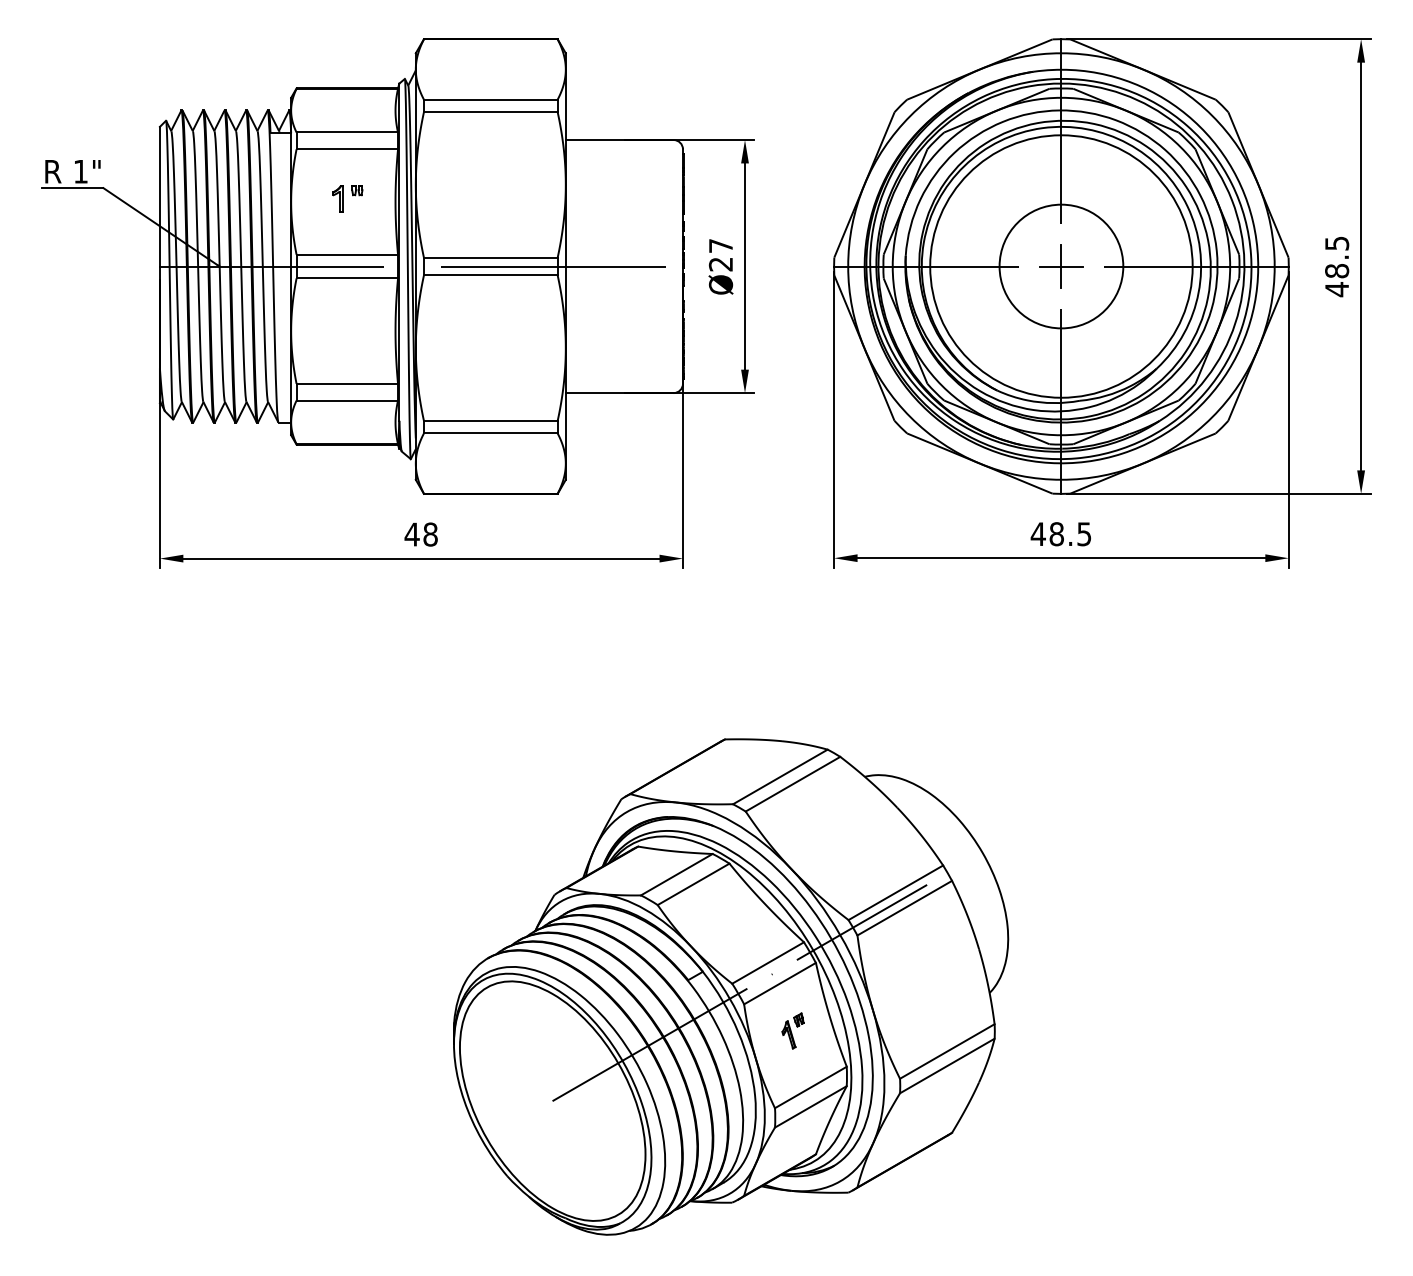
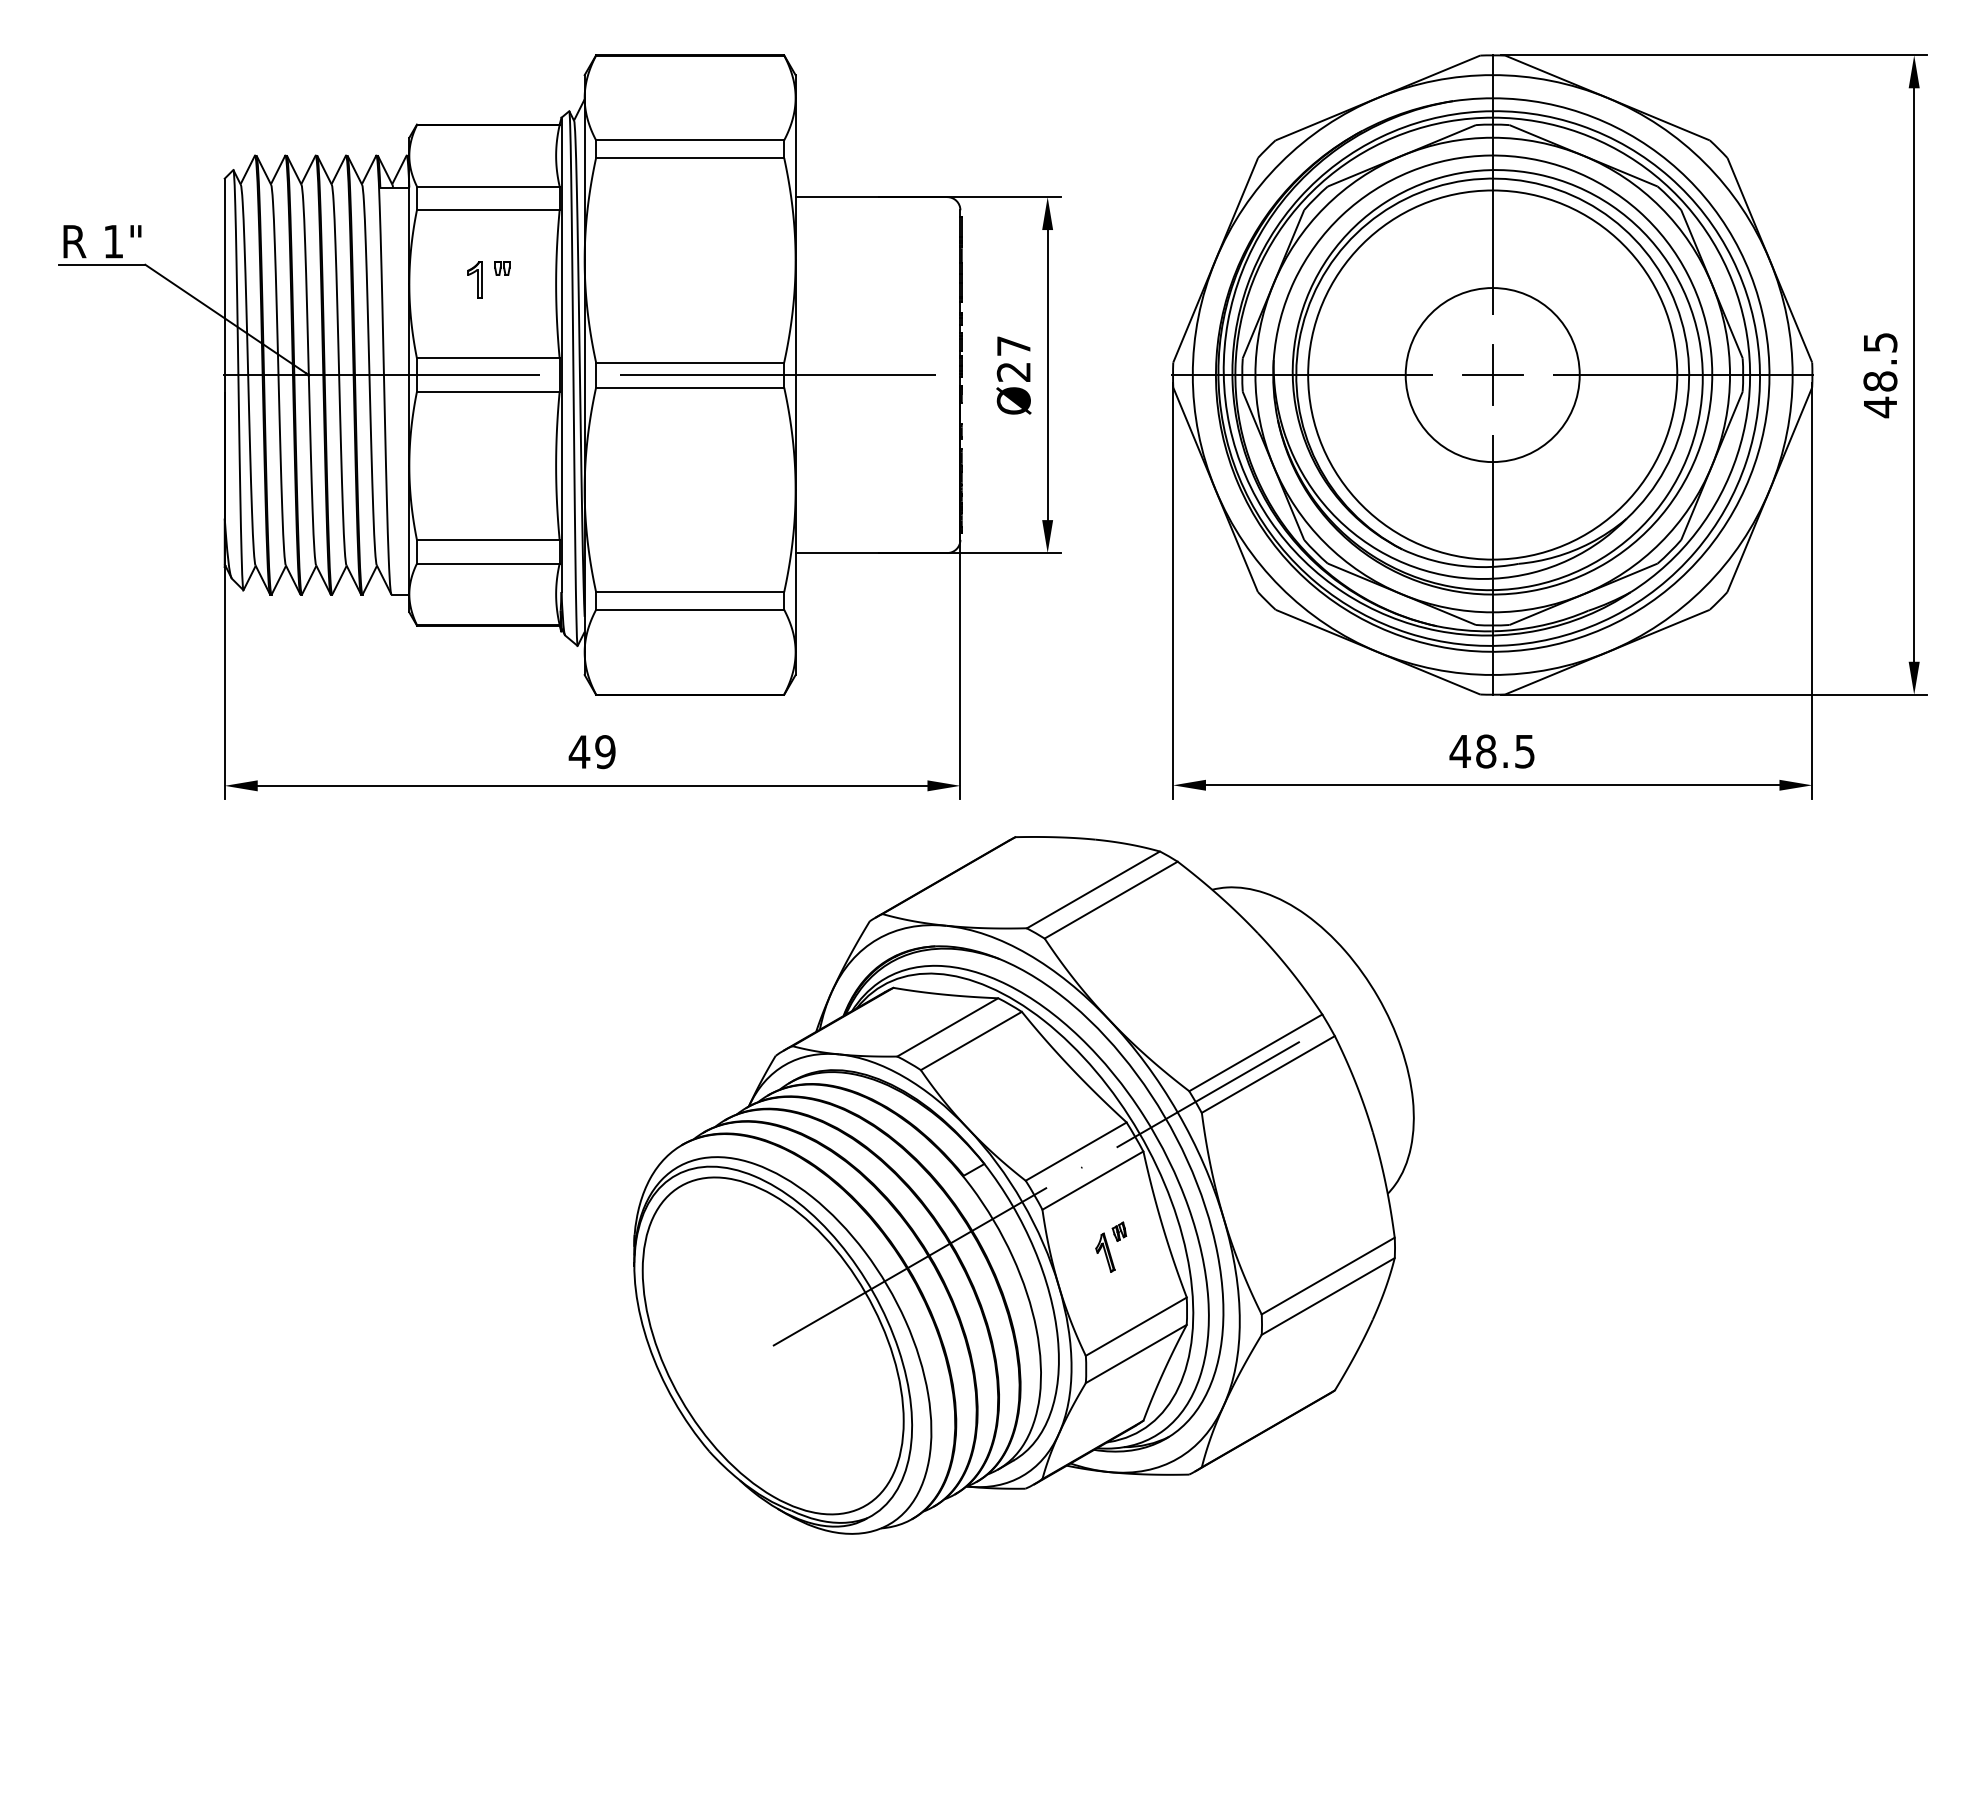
text: (430, 534) -> (605, 752), 48 -> 49
part: (730, 987) -> (1023, 1185), moved

